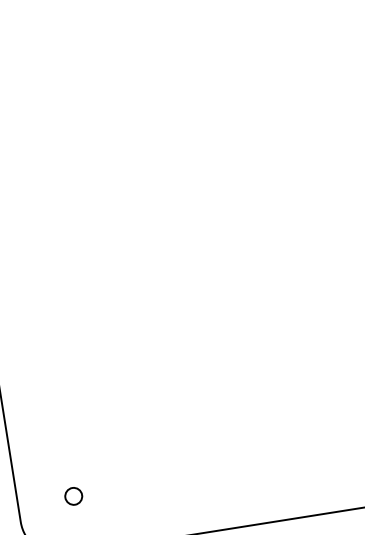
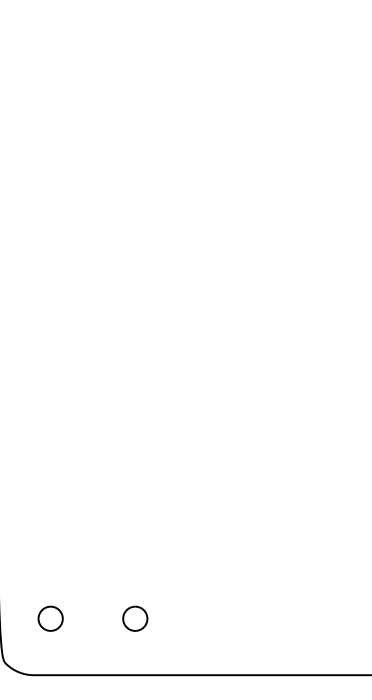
circle: (157, 482) -> (135, 618), added
circle: (73, 496) -> (50, 618), size x1.43

